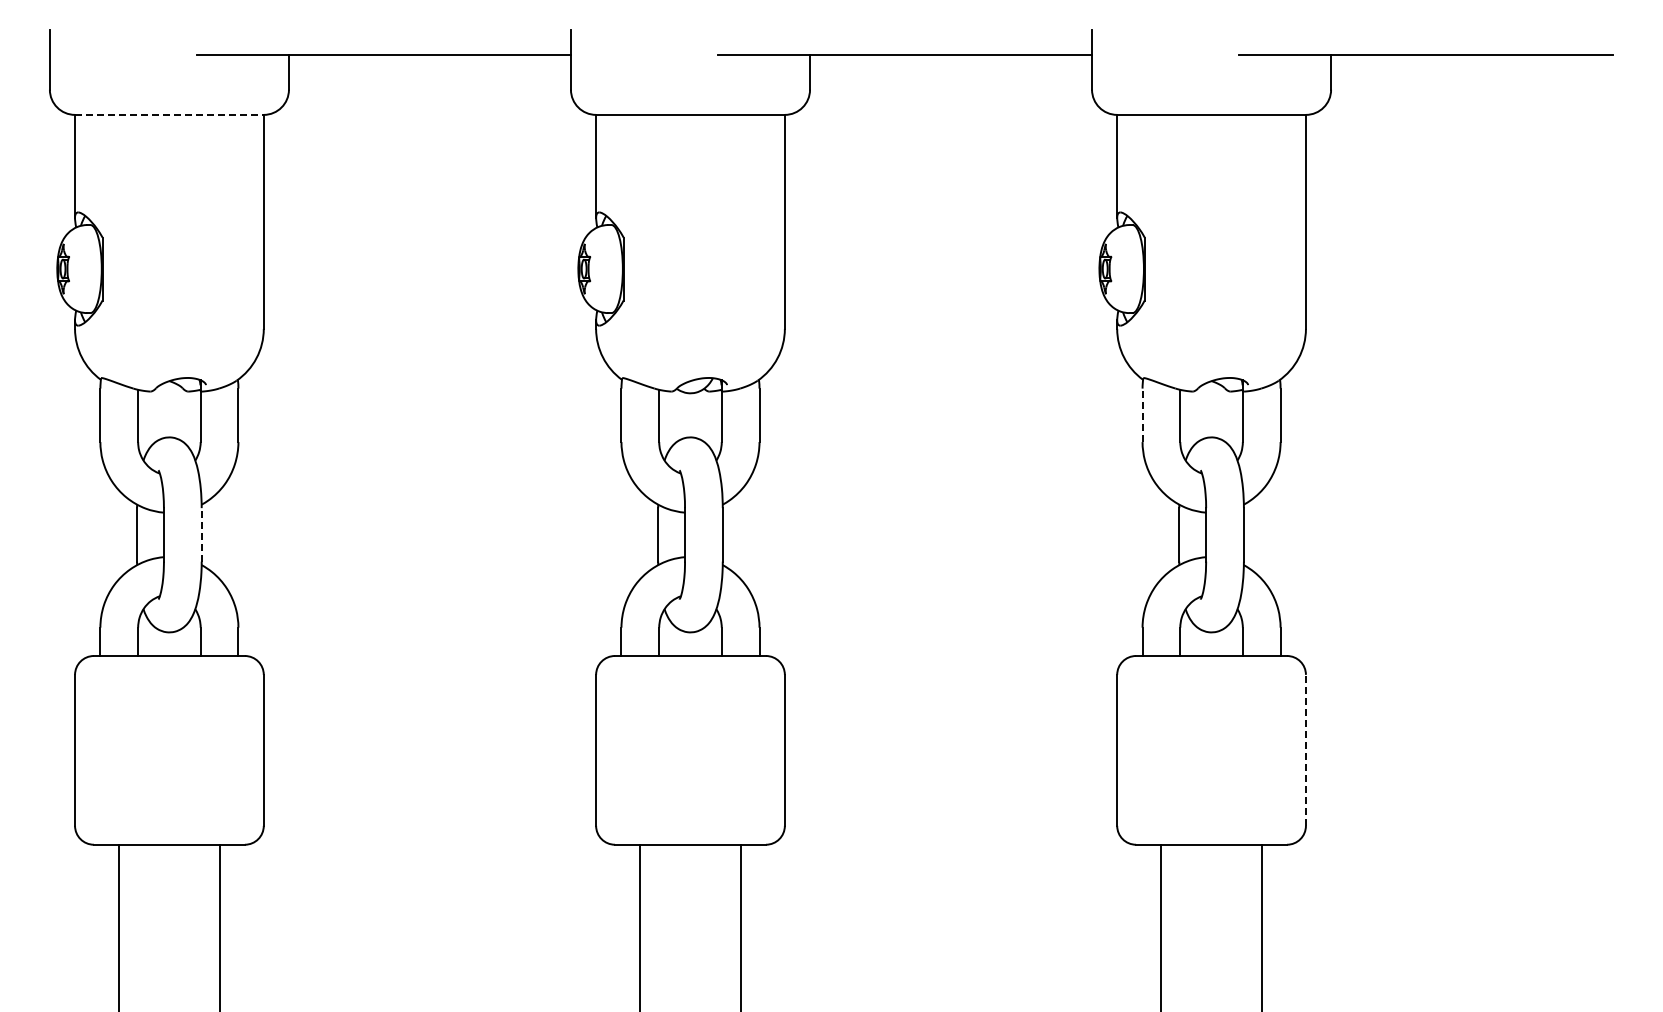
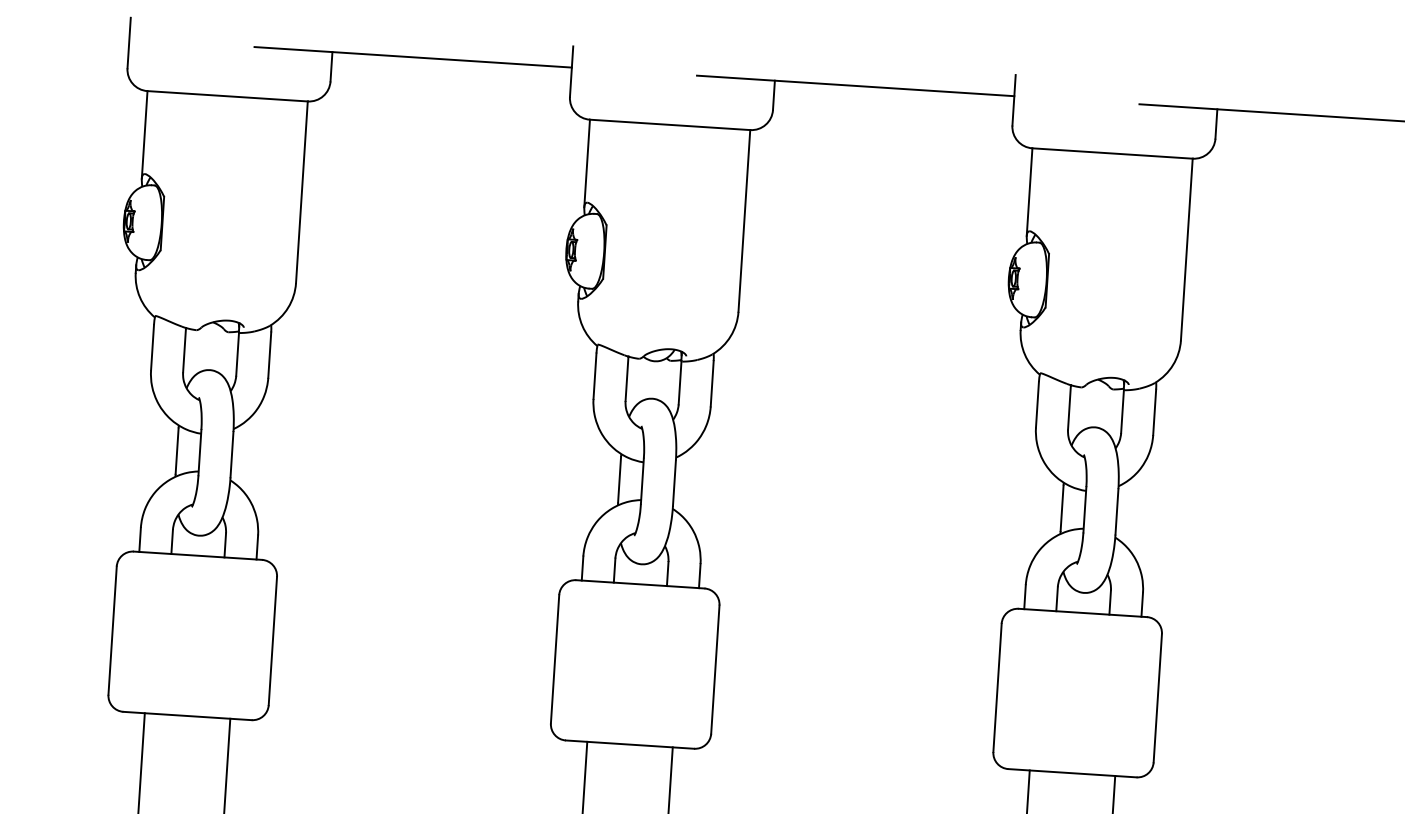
line: (169, 114) -> (227, 95), dashed -> solid
line: (1142, 415) -> (1037, 404), dashed -> solid
line: (201, 534) -> (231, 454), dashed -> solid
line: (1305, 749) -> (1157, 697), dashed -> solid

